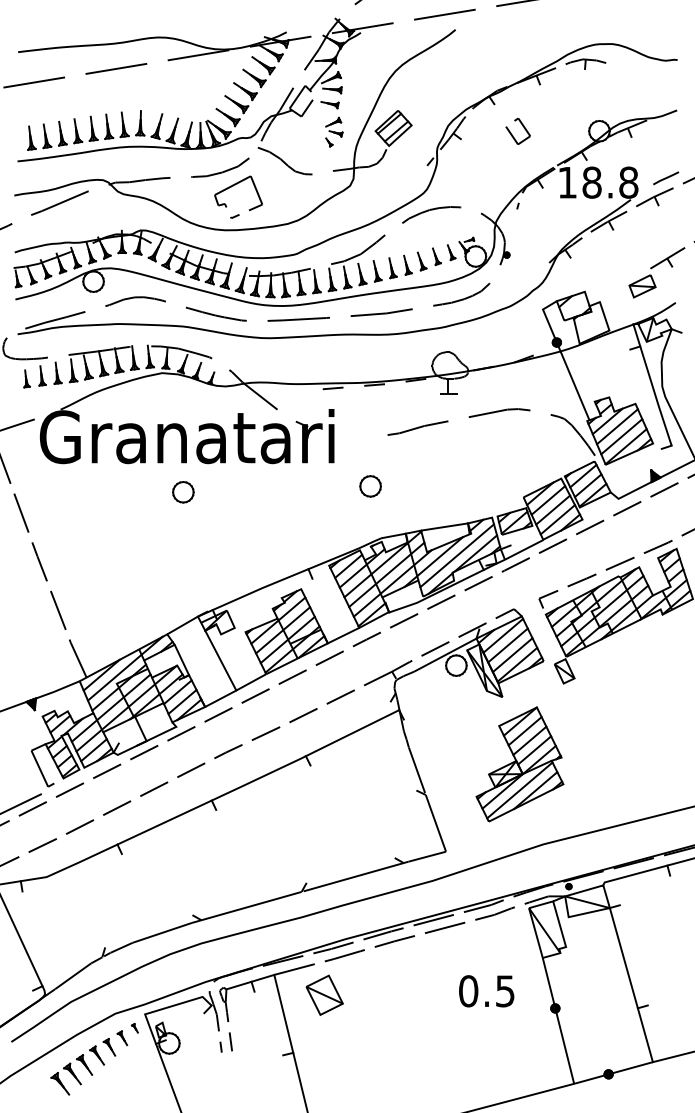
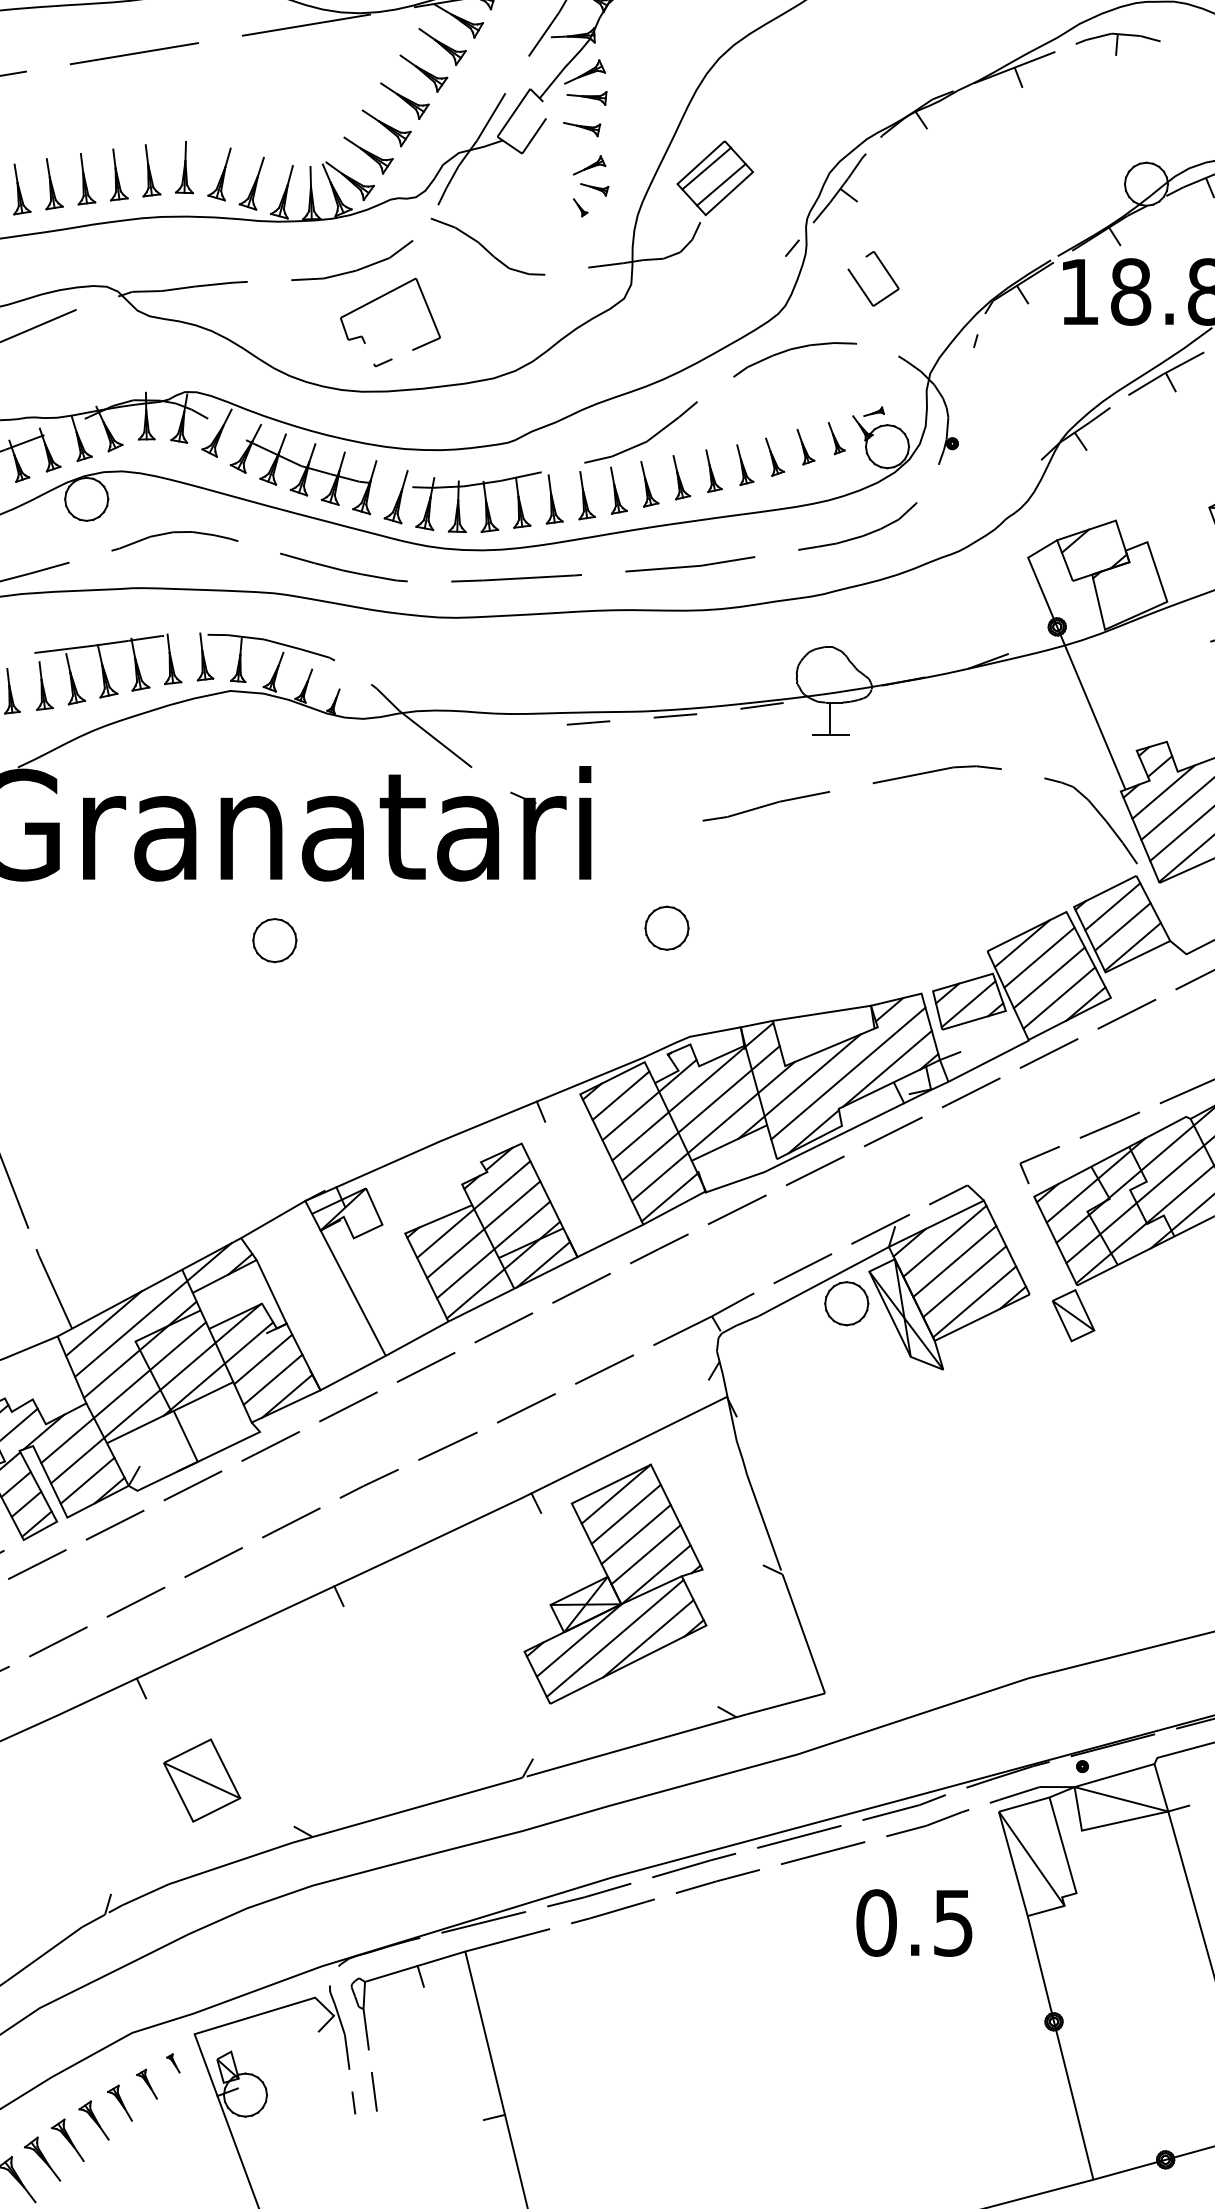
part: (511, 132) -> (859, 281), moved
part: (519, 764) -> (614, 1584), moved
text: (486, 991) -> (913, 1923), moved
part: (324, 994) -> (201, 1778), moved

